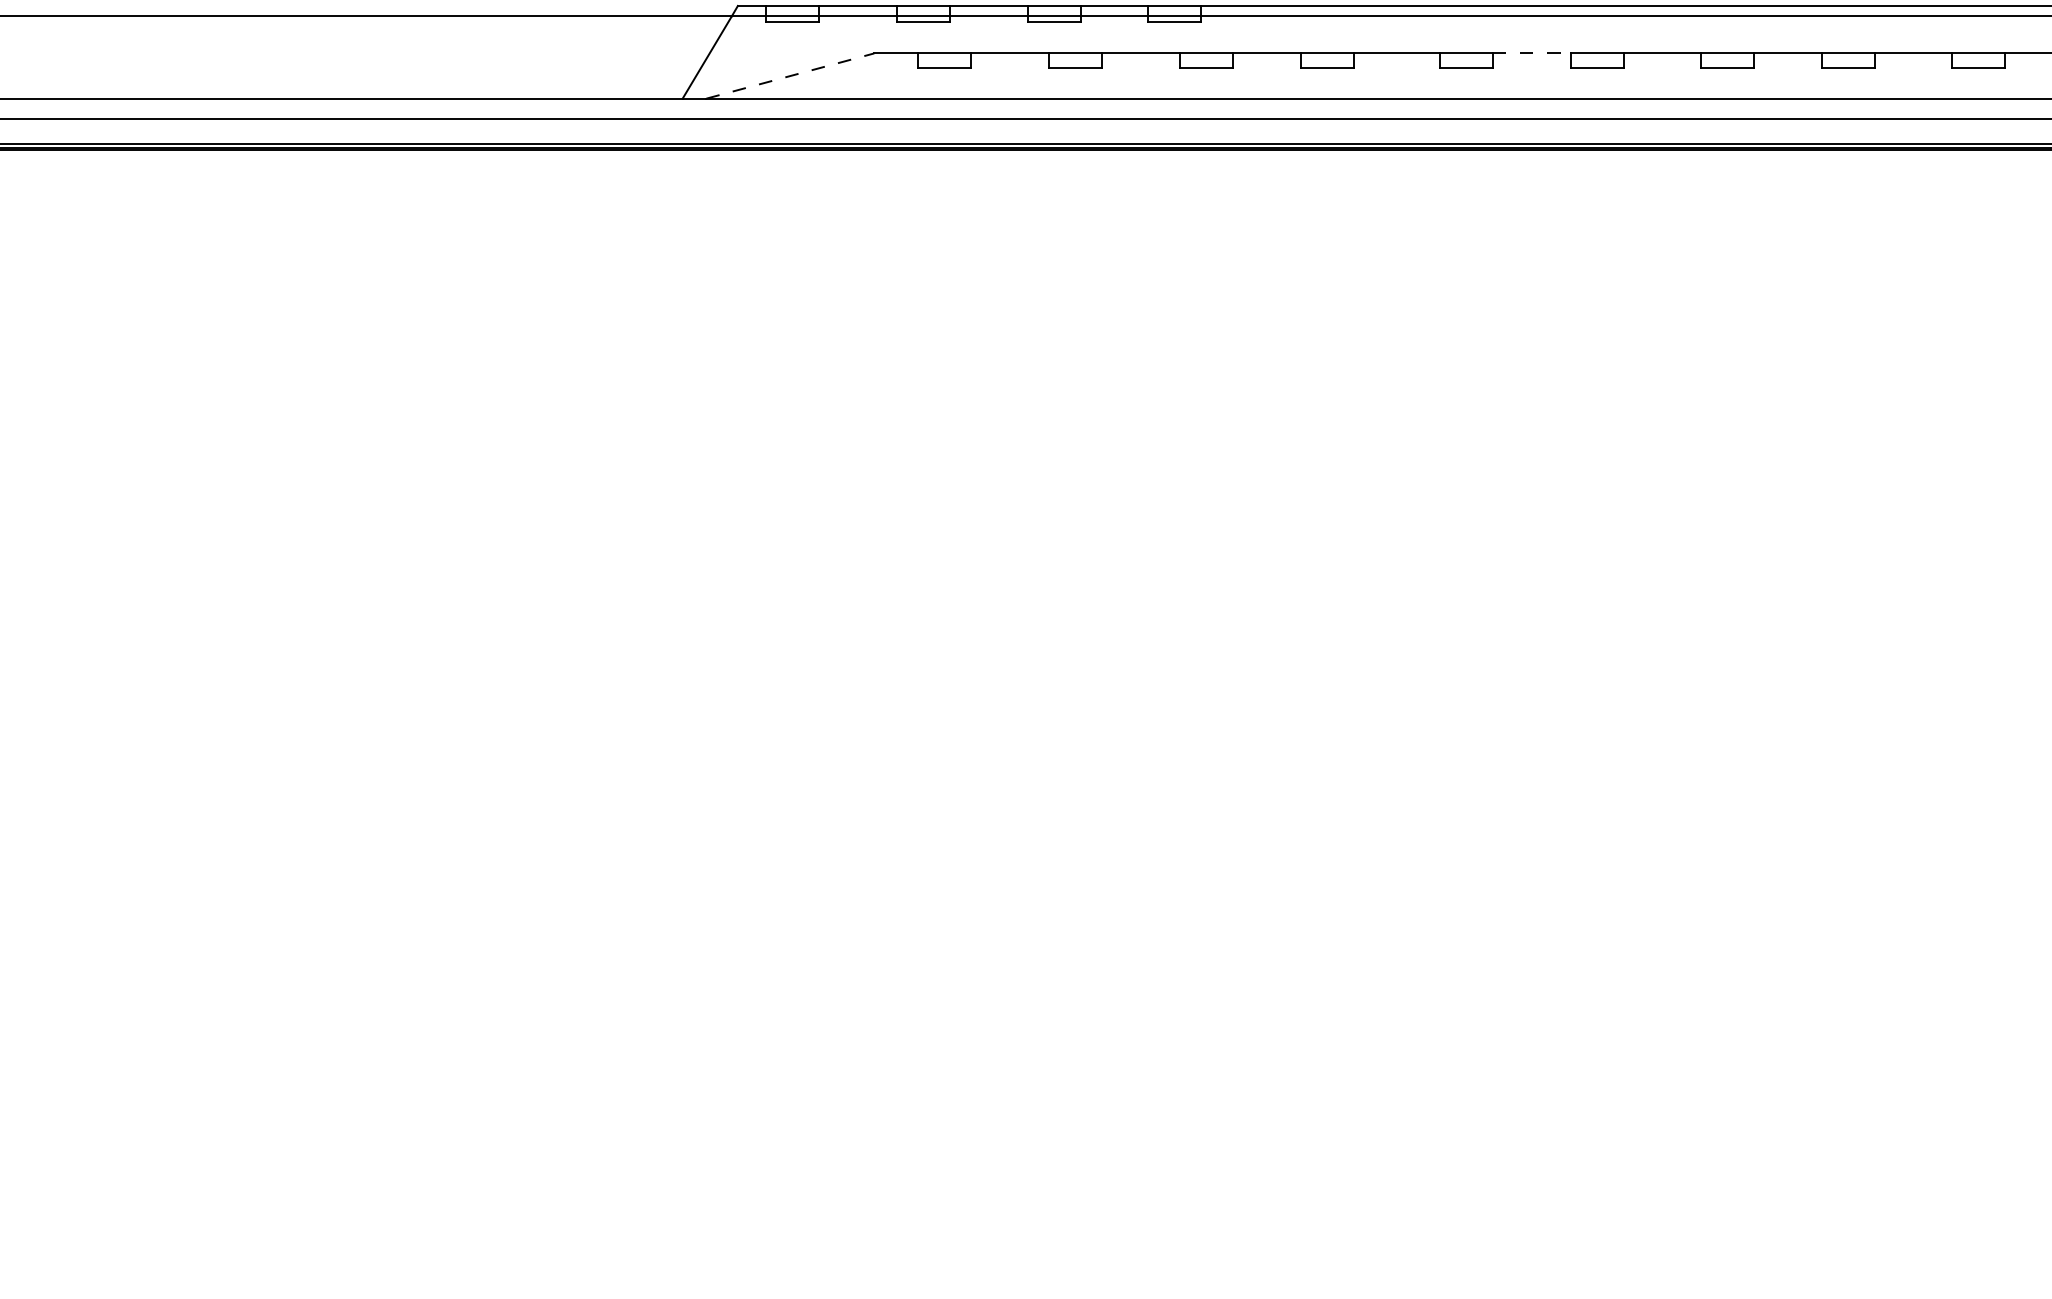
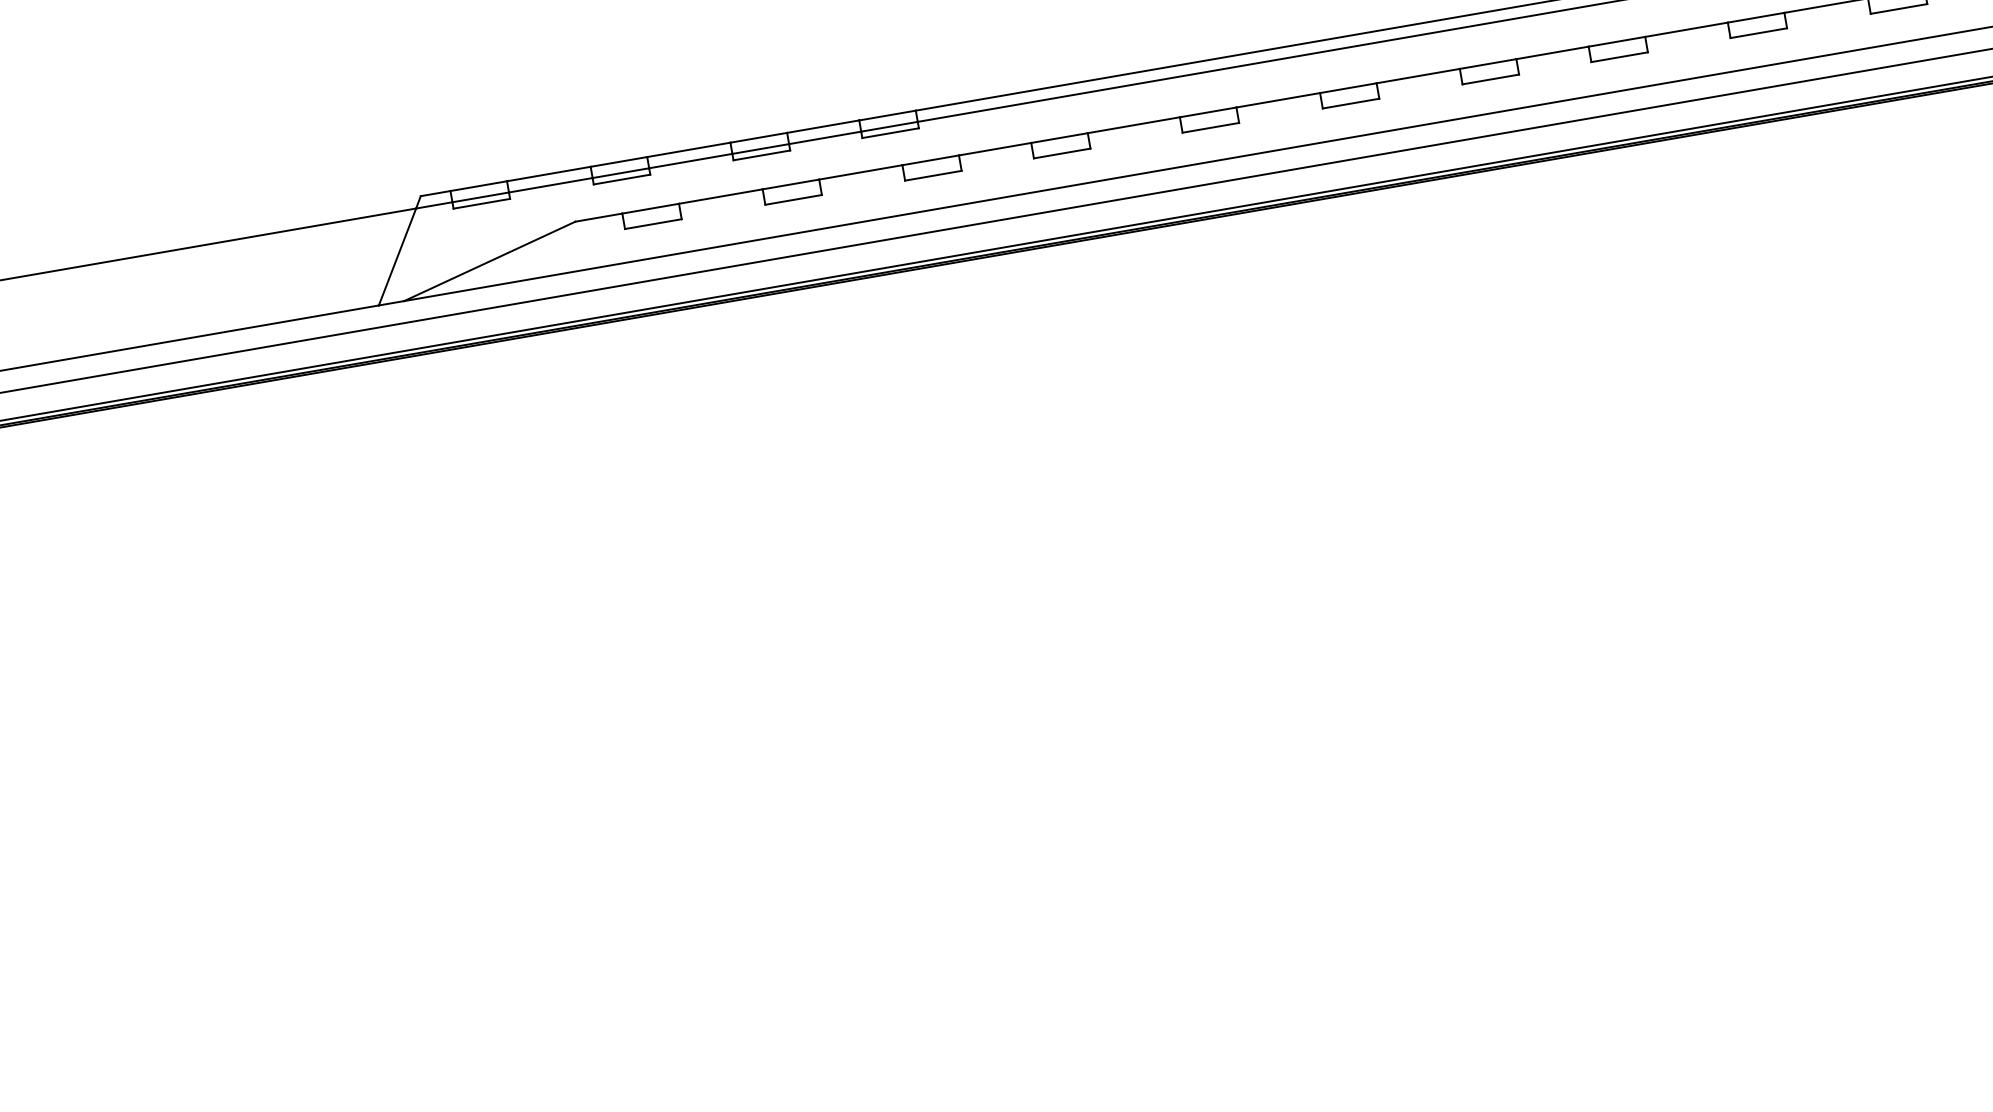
line: (1532, 53) -> (1279, 100), dashed -> solid
line: (790, 76) -> (490, 261), dashed -> solid

